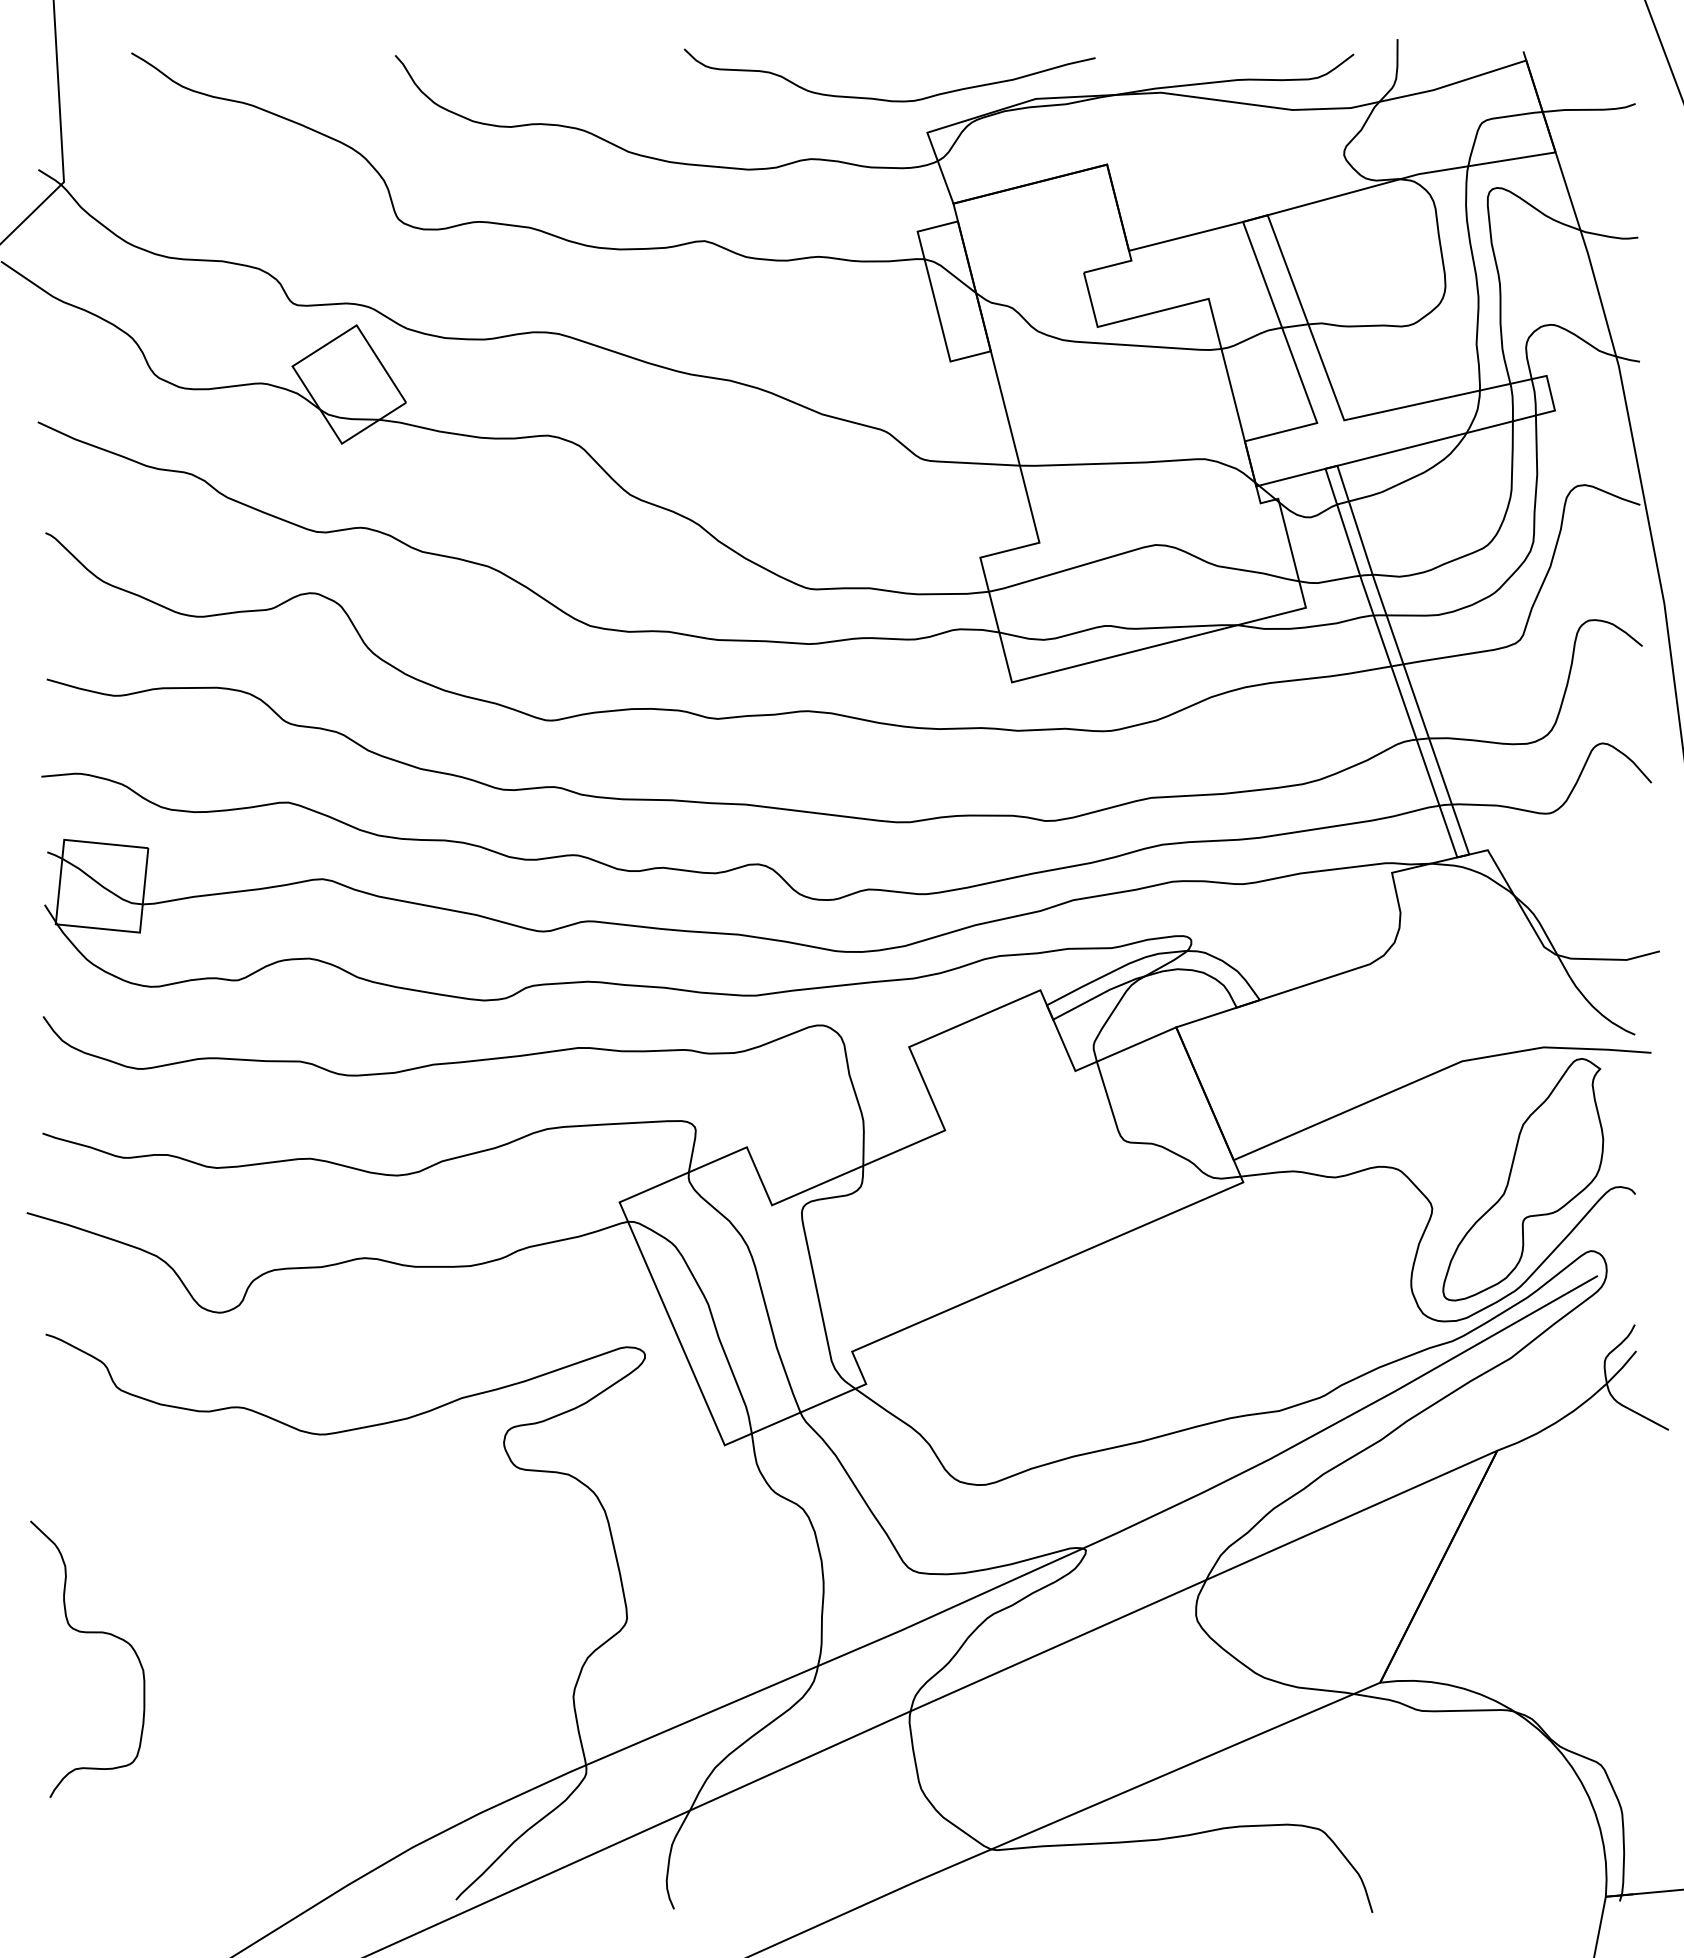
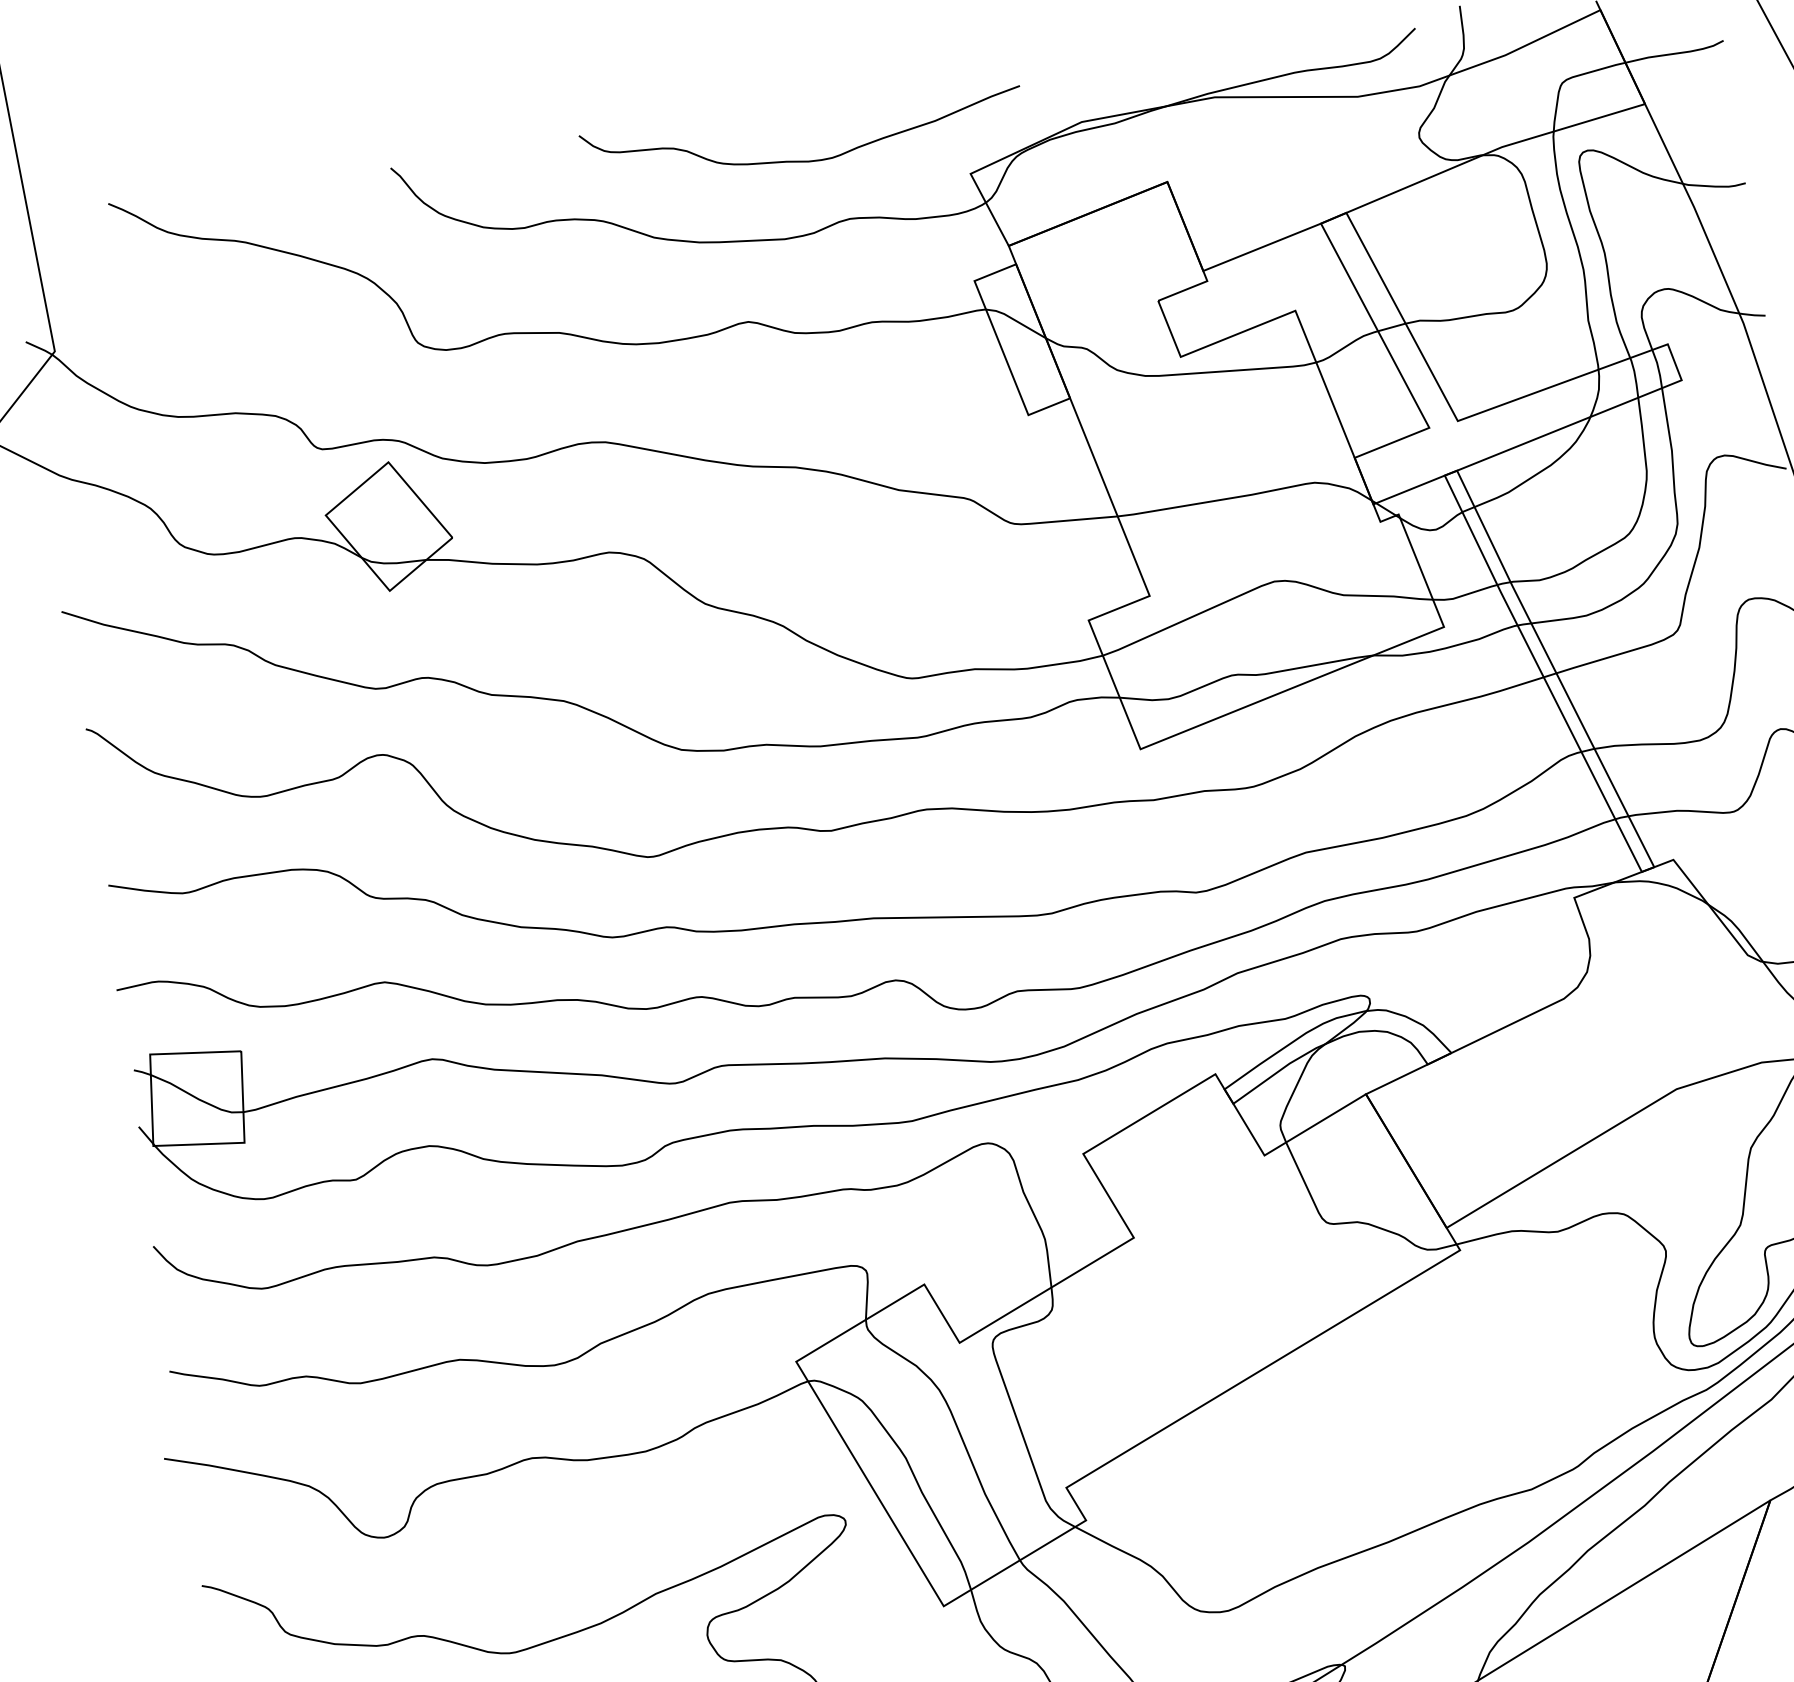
curve: (888, 99) -> (804, 160), moved

